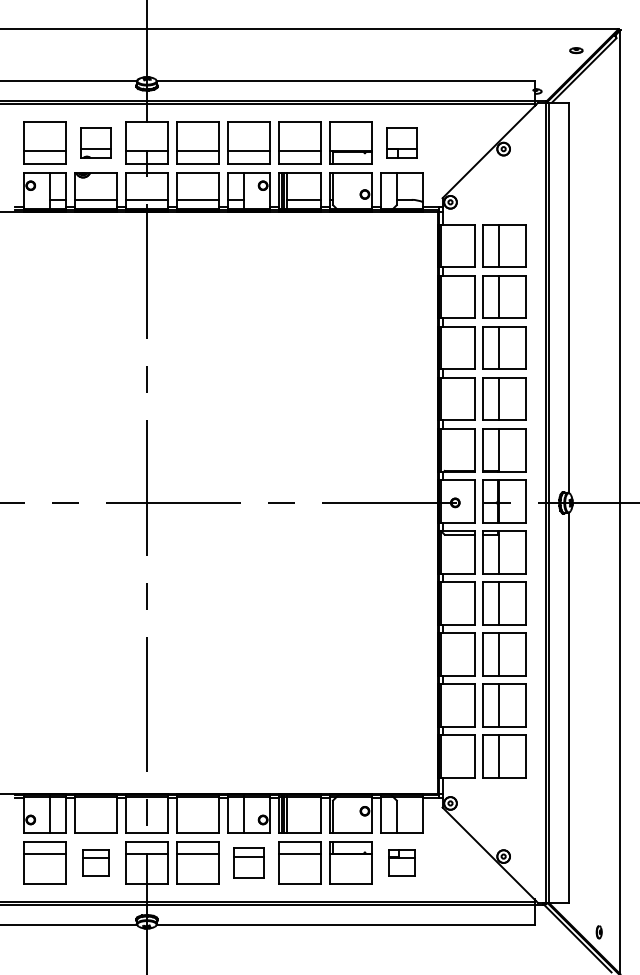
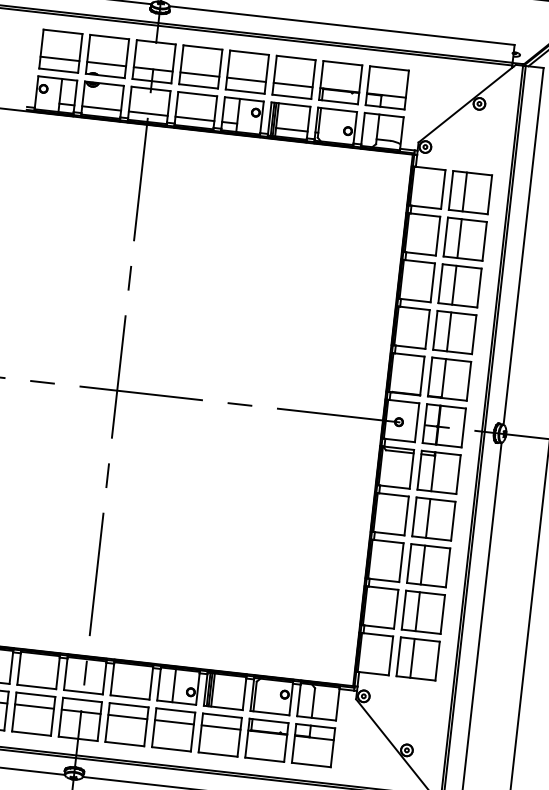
part: (95, 142) -> (107, 56), size x1.43
part: (401, 142) -> (386, 87), size x1.43
part: (95, 862) -> (33, 713), size x1.67
part: (248, 862) -> (173, 729), size x1.43
part: (401, 862) -> (312, 745), size x1.67

